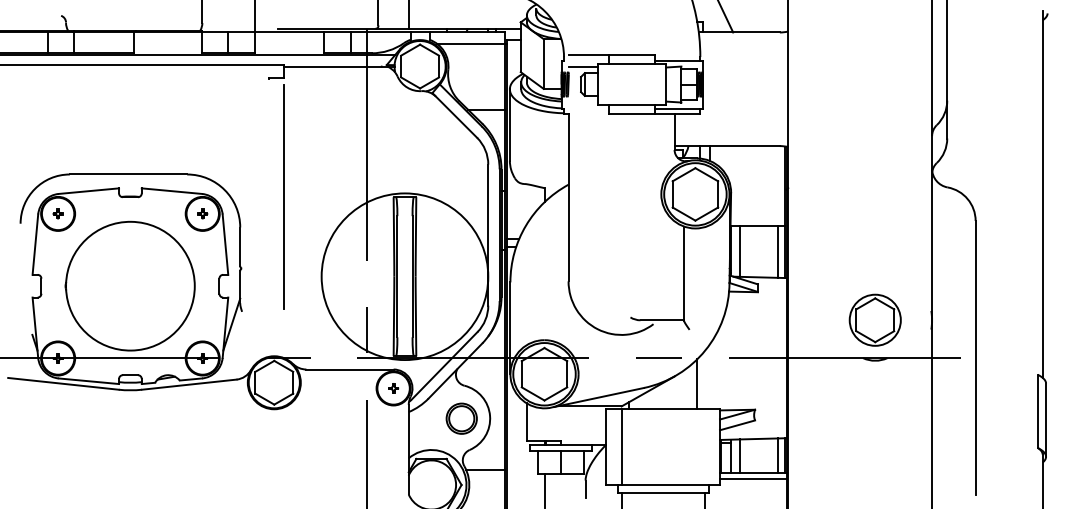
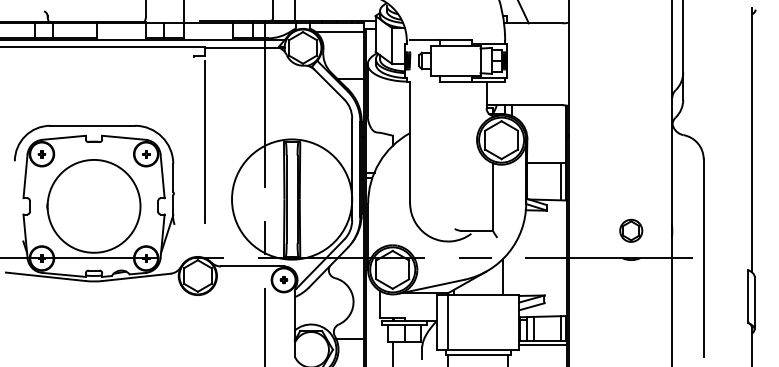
line: (583, 66) -> (420, 47), removed
line: (740, 250) -> (534, 180), removed
part: (874, 319) -> (630, 230), size x0.6
part: (461, 418) -> (332, 301), removed

